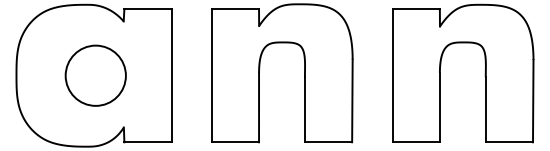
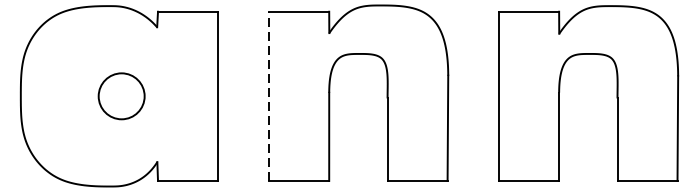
circle: (95, 75) -> (121, 96), size x0.6
line: (211, 75) -> (268, 96), solid -> dashed

